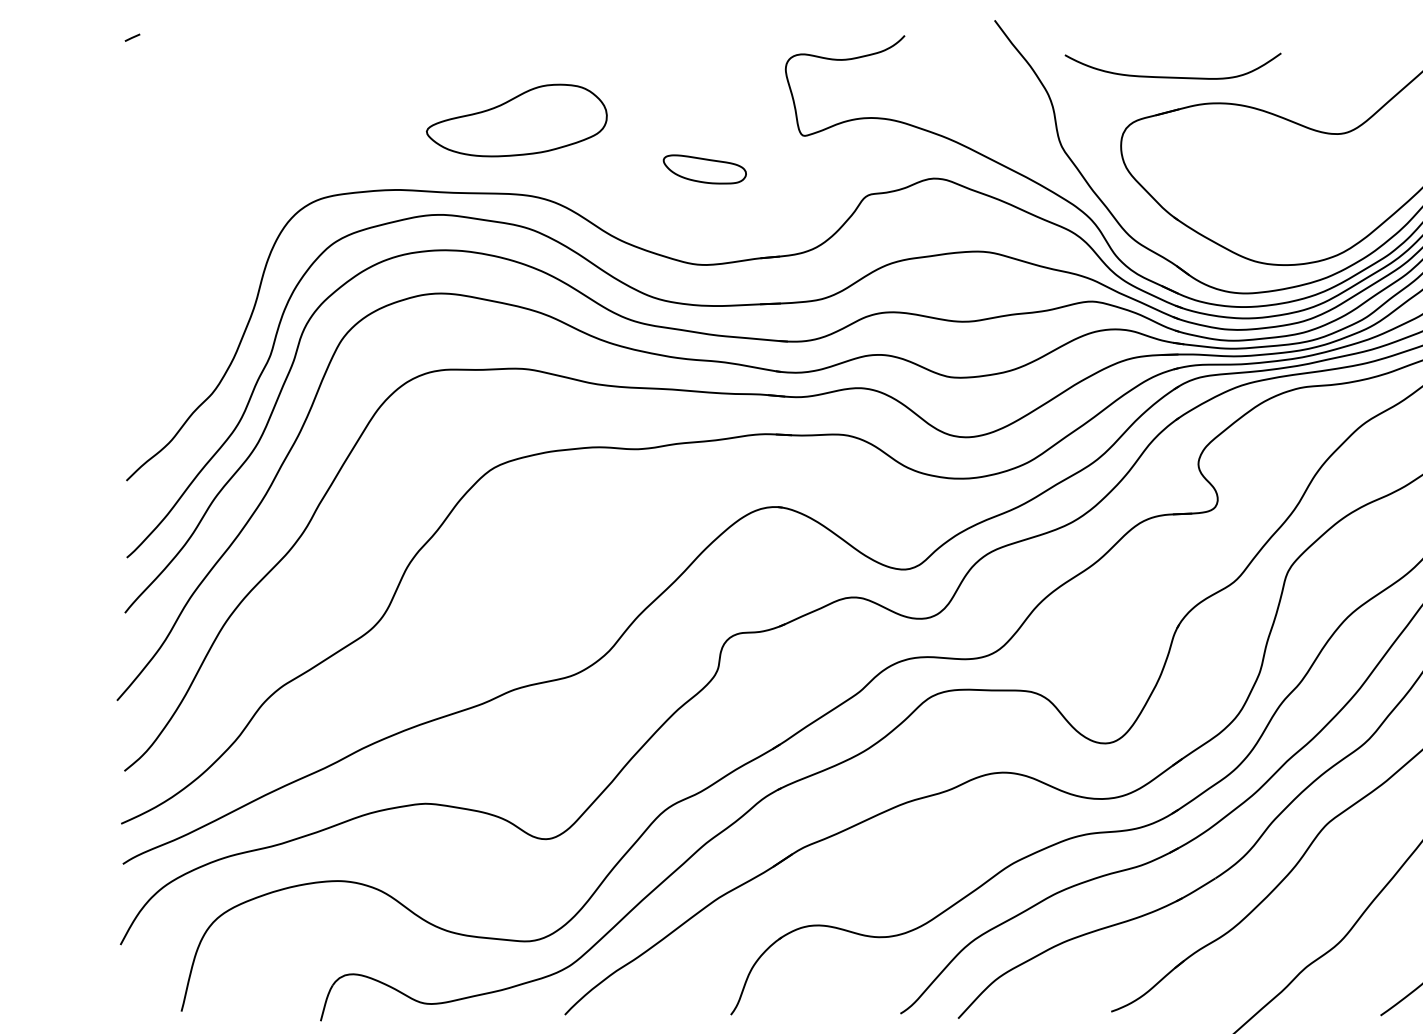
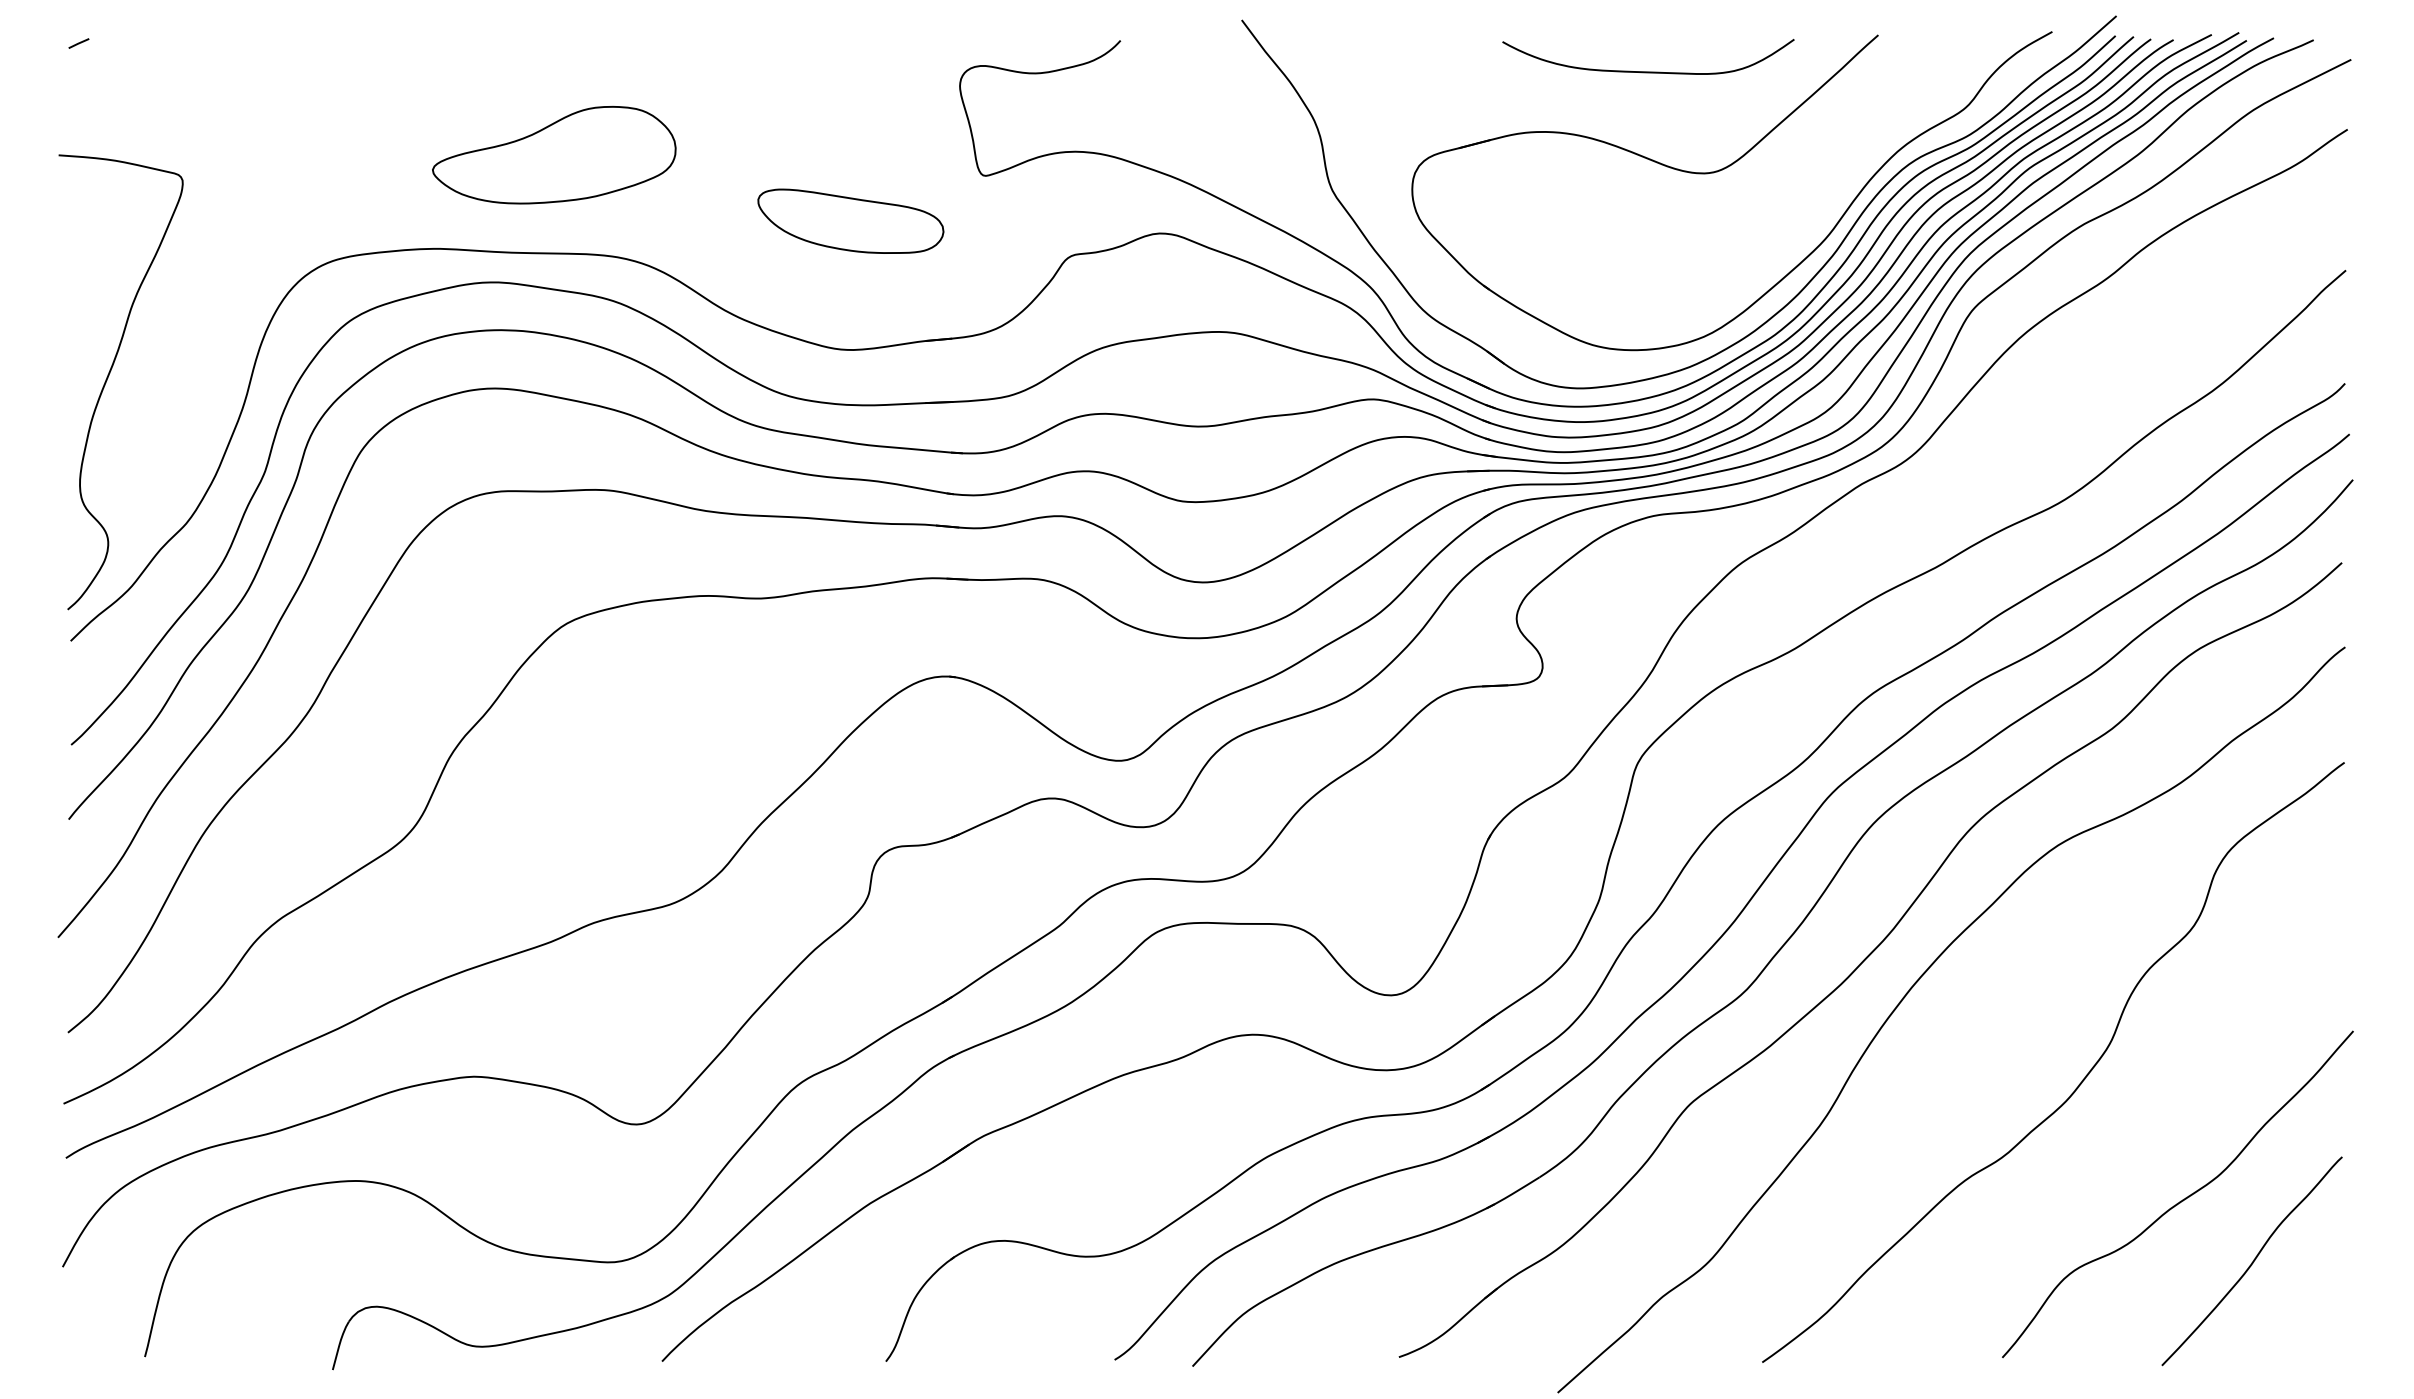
curve: (1173, 77) -> (1648, 71), moved
part: (517, 120) -> (554, 155), moved
part: (704, 168) -> (850, 220), size x1.67
curve: (154, 286) -> (108, 378), added

